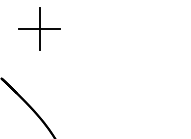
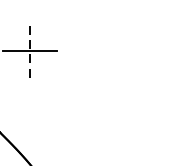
line: (39, 29) -> (29, 50), solid -> dashed

